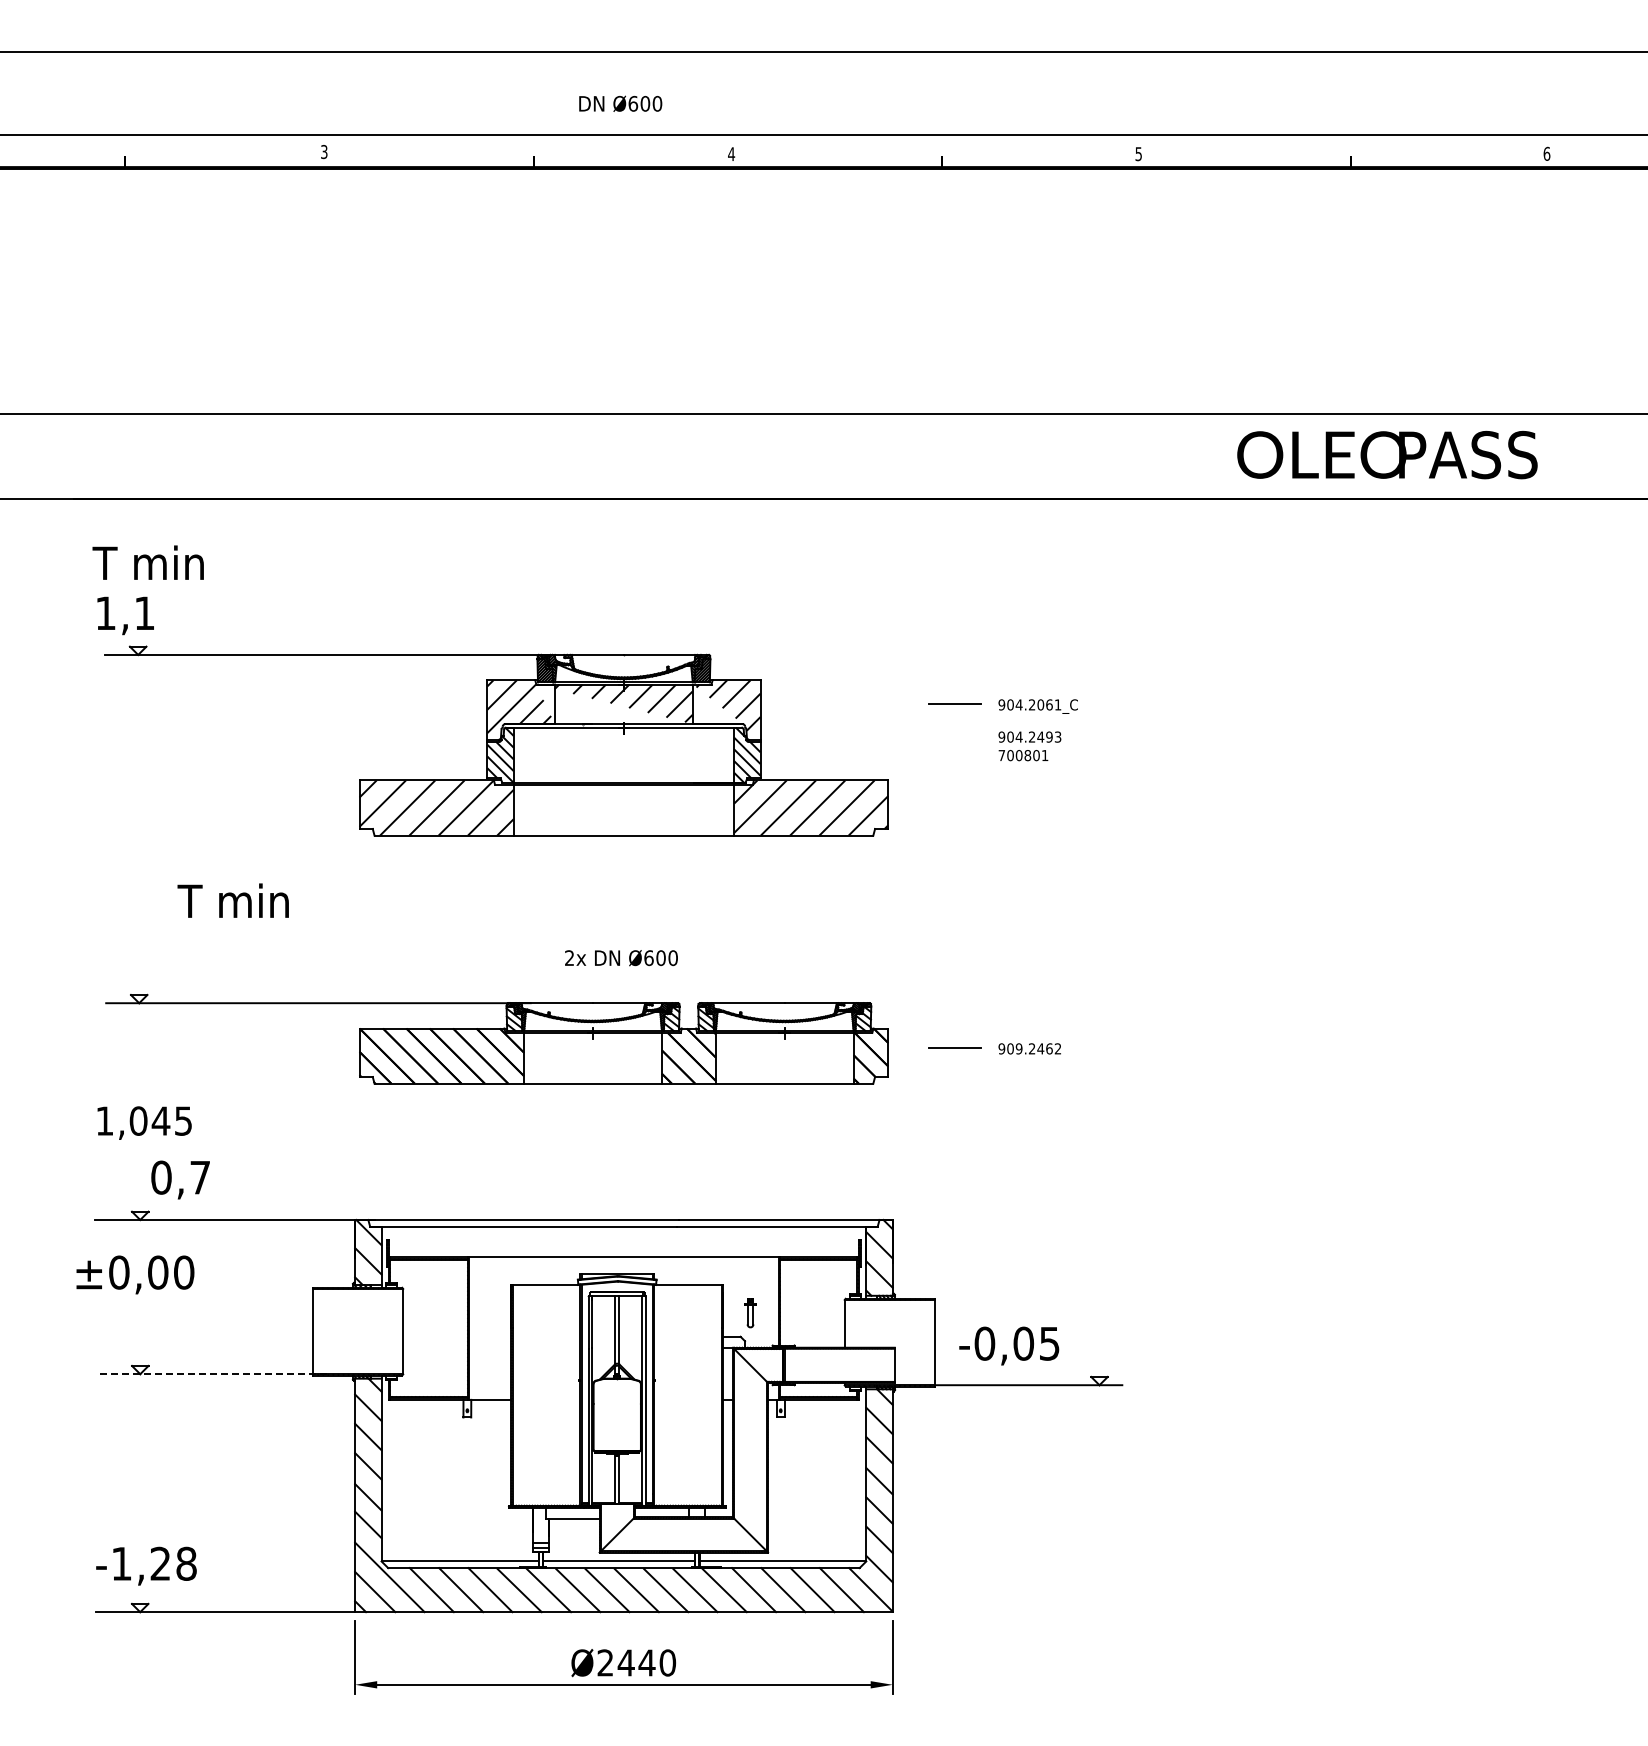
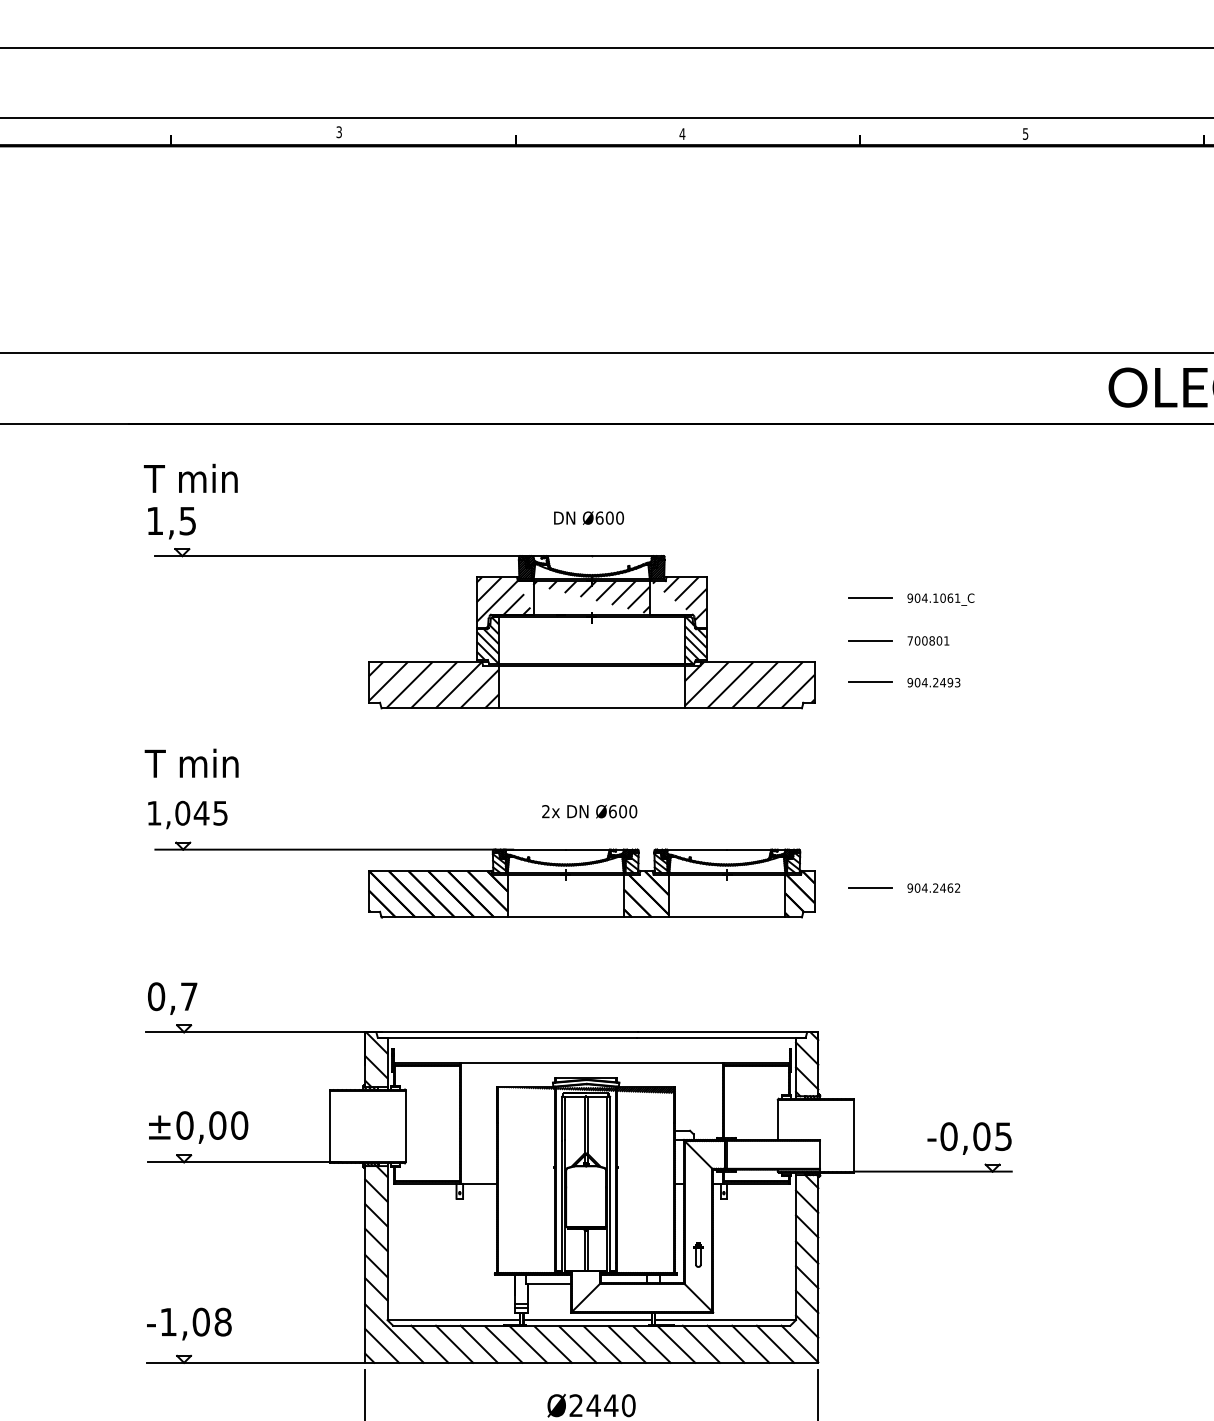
text: (620, 103) -> (588, 517), moved
text: (144, 613) -> (187, 521), 1,1 -> 1,5
text: (1031, 704) -> (935, 597), 904.2061_C -> 904.1061_C
text: (1029, 736) -> (933, 682), moved
line: (954, 755) -> (870, 640), added
line: (954, 804) -> (870, 682), added
text: (232, 900) -> (191, 763), moved
text: (1018, 1048) -> (924, 887), 909.2462 -> 904.2462
text: (144, 1122) -> (187, 814), moved
text: (180, 1179) -> (172, 998), moved
text: (135, 1274) -> (198, 1127), moved
part: (750, 1313) -> (698, 1255), moved
text: (1009, 1345) -> (969, 1138), moved
line: (212, 1374) -> (245, 1162), dashed -> solid
hatch: (618, 1395) -> (587, 1180), added
text: (160, 1563) -> (201, 1321), -1,28 -> -1,08

